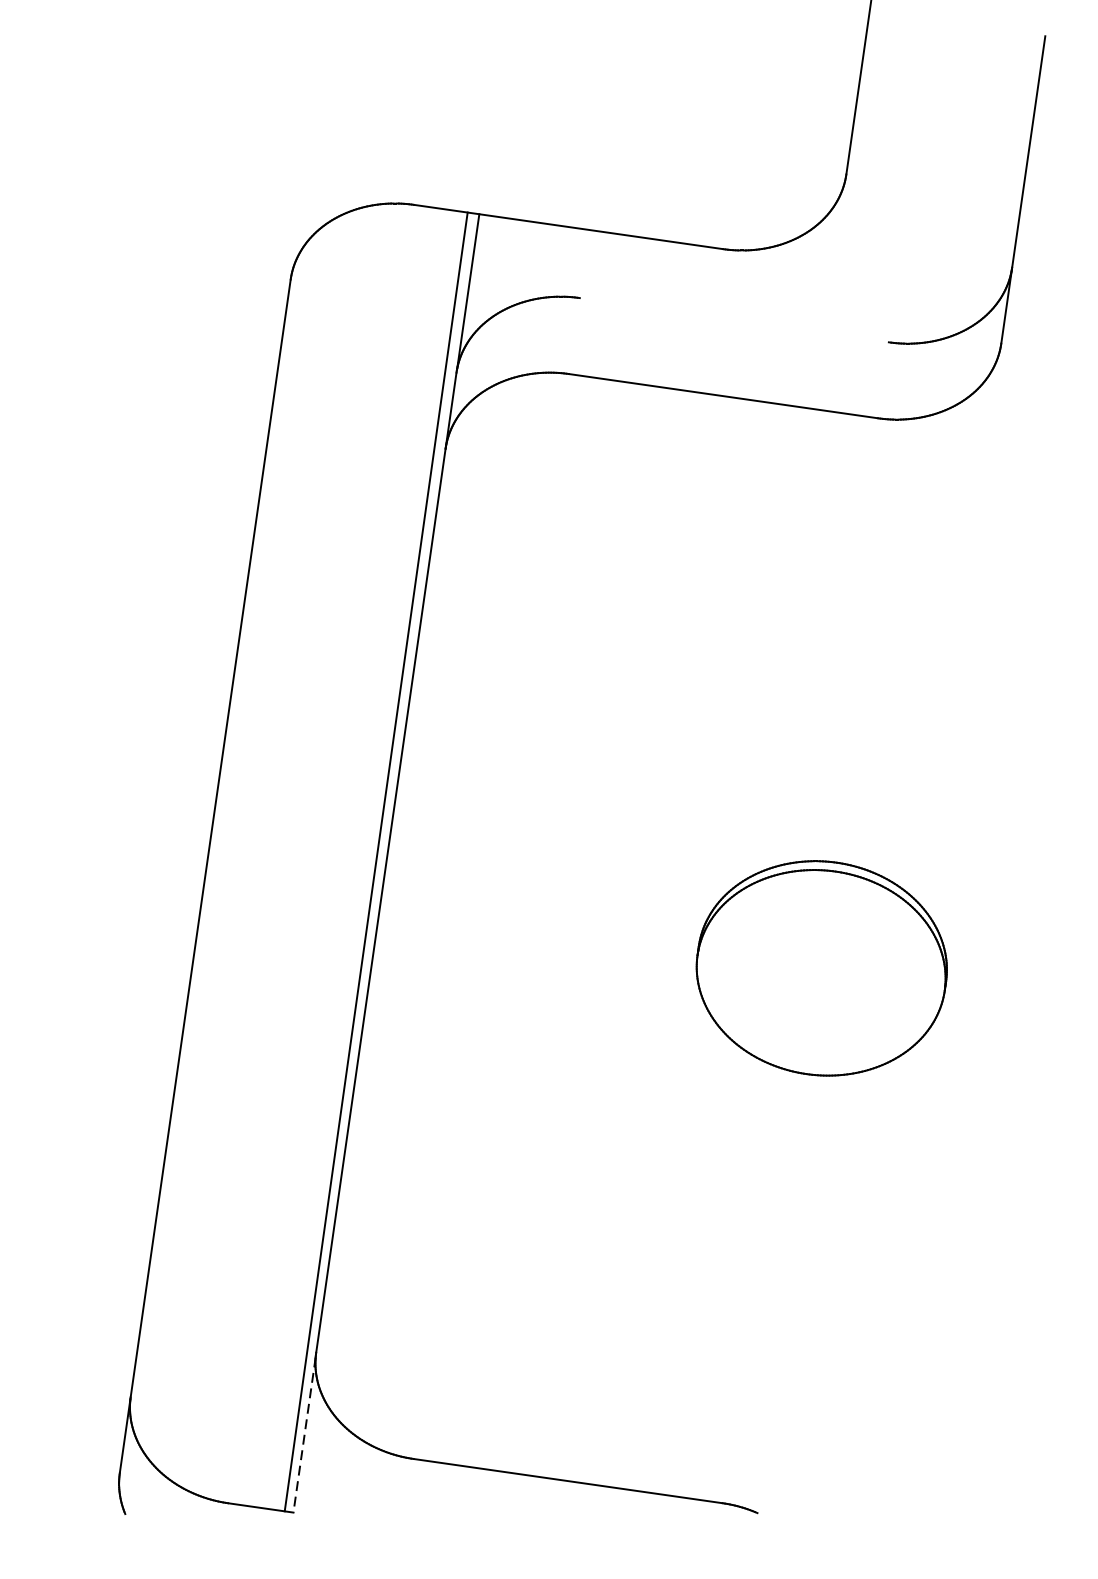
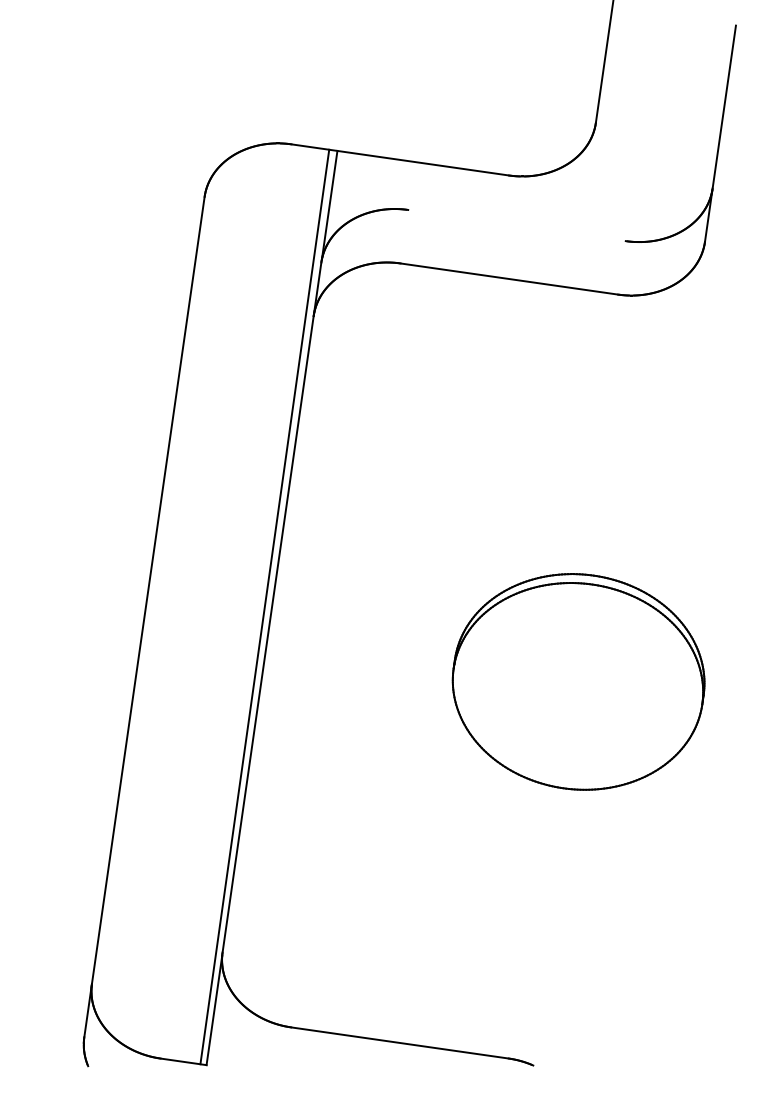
part: (821, 967) -> (578, 681), size x1.43
line: (304, 1436) -> (214, 1011), dashed -> solid

